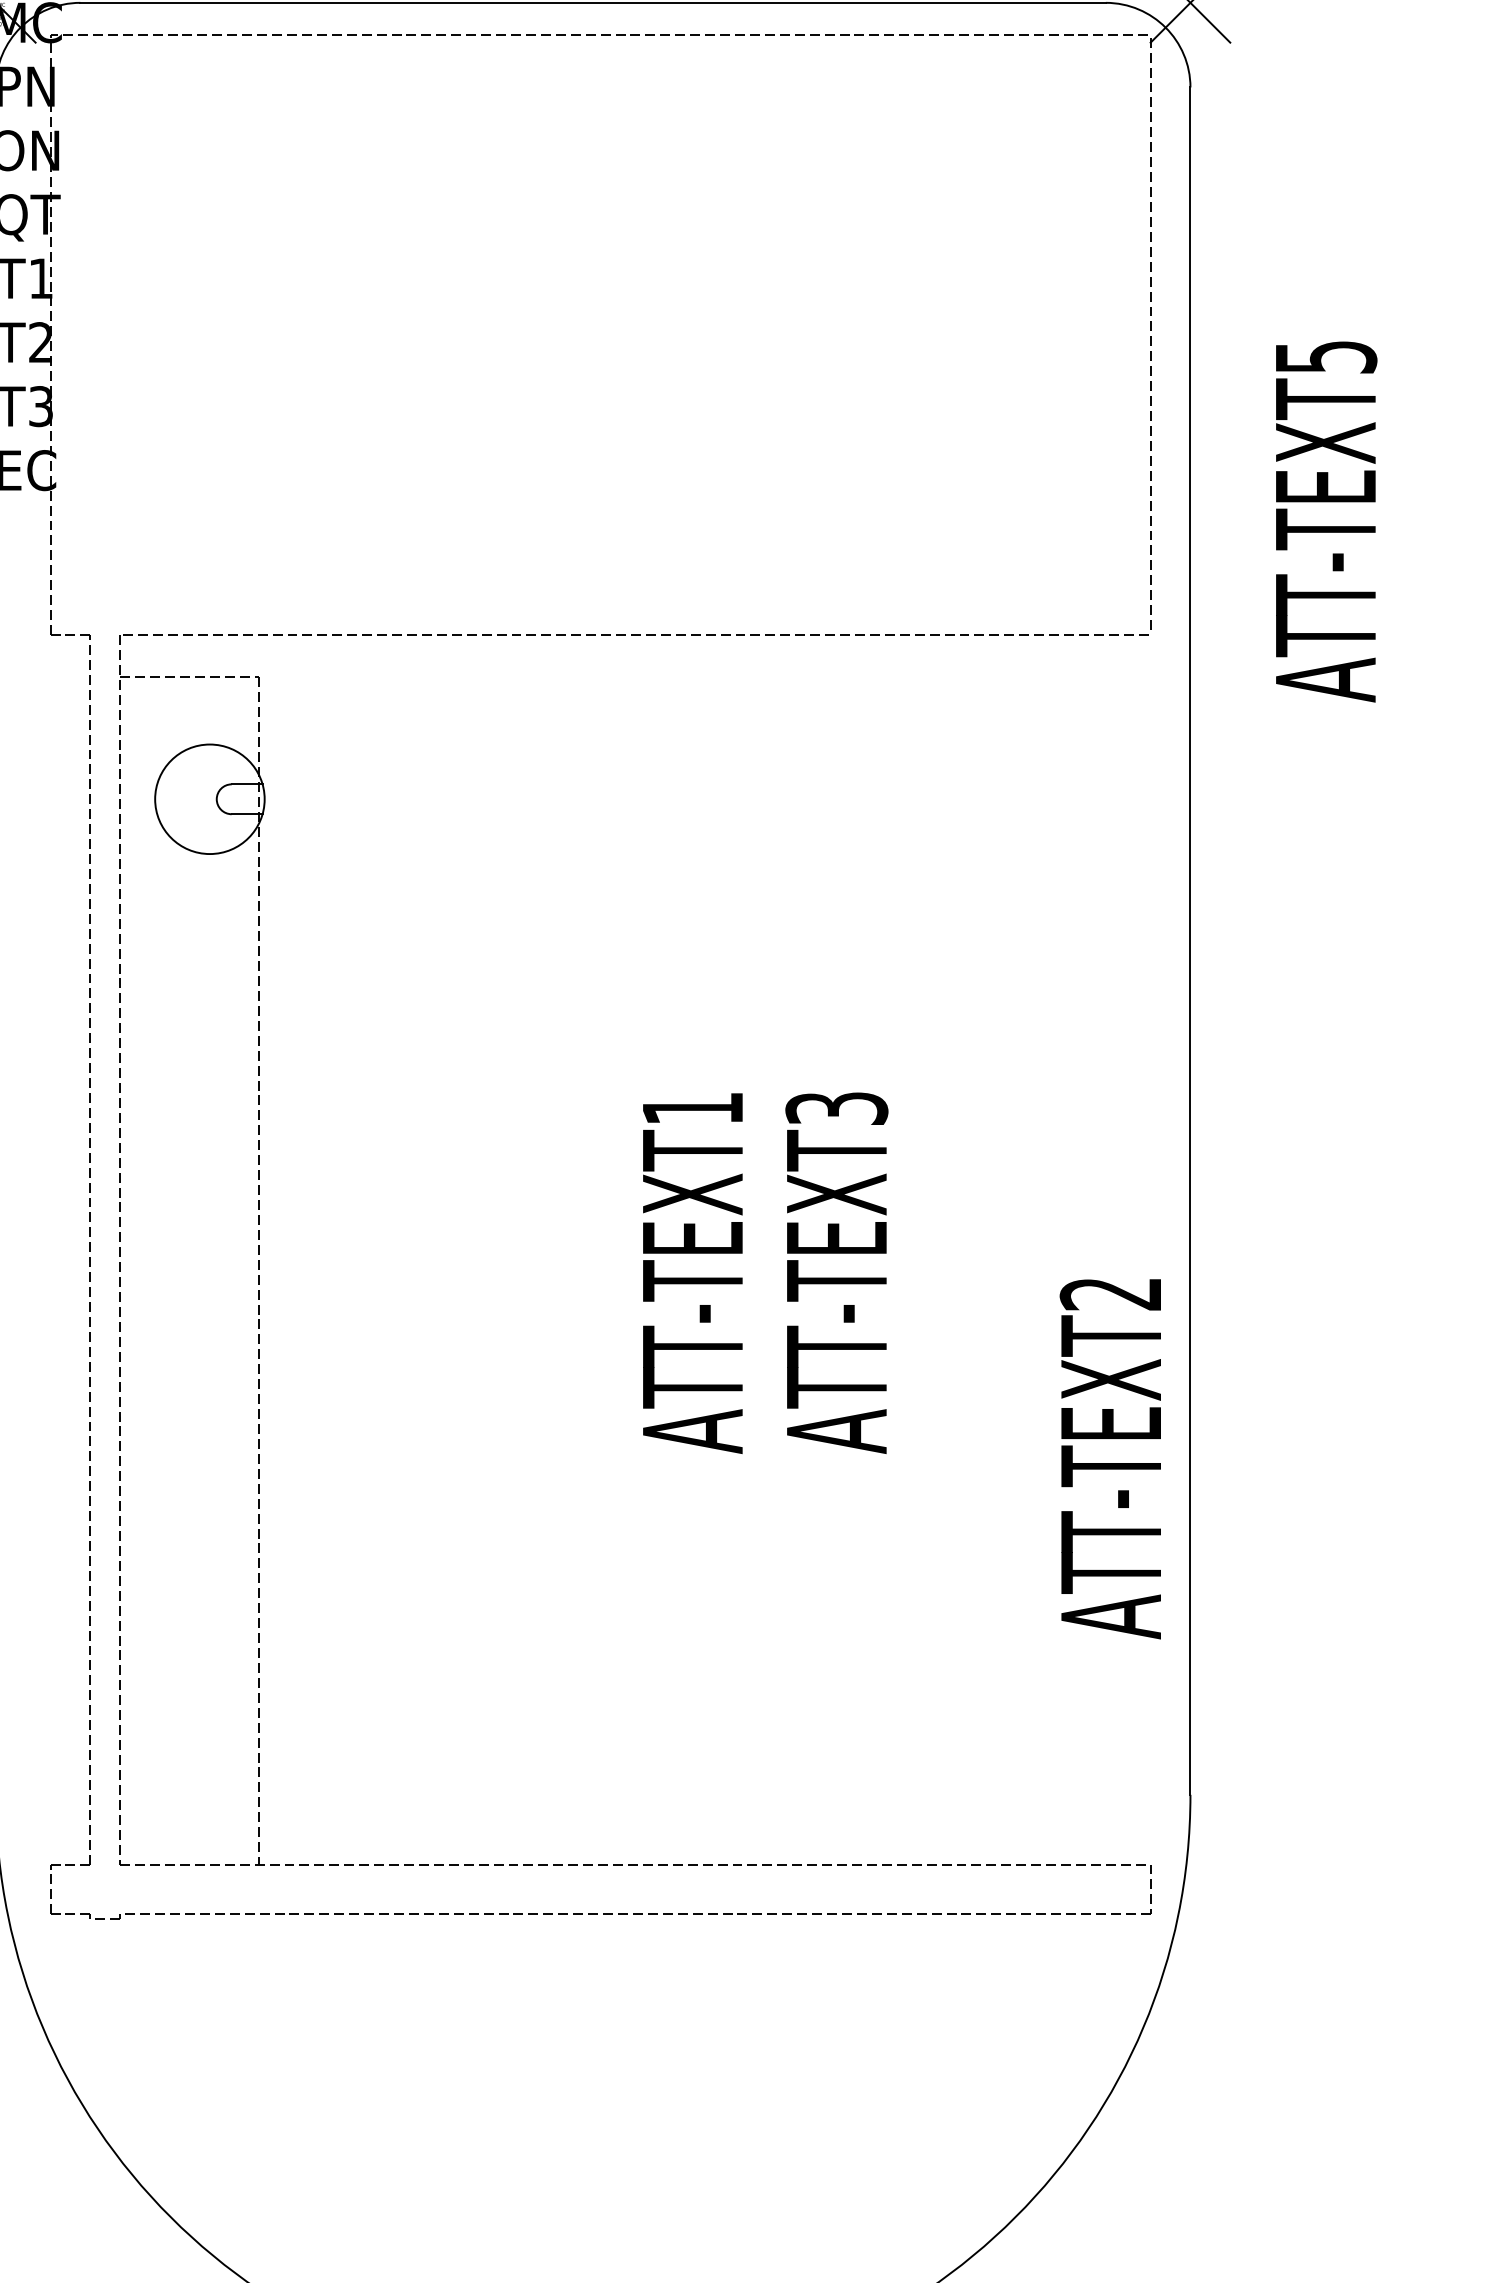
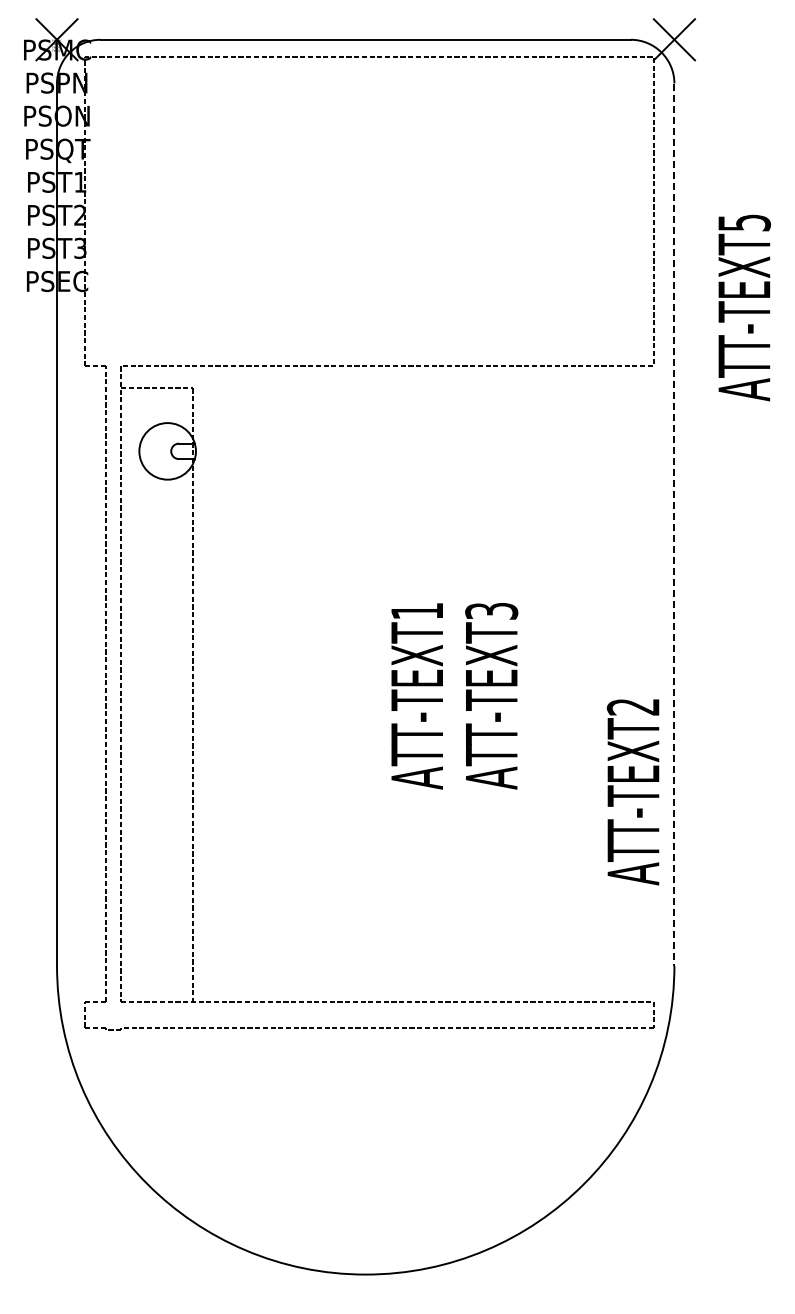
line: (1190, 942) -> (674, 525), solid -> dashed

